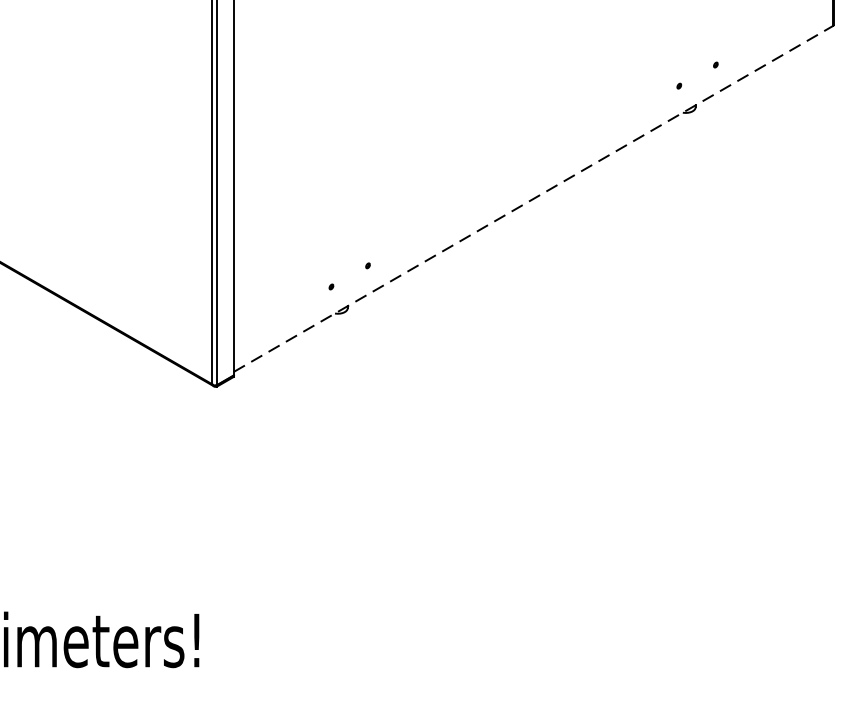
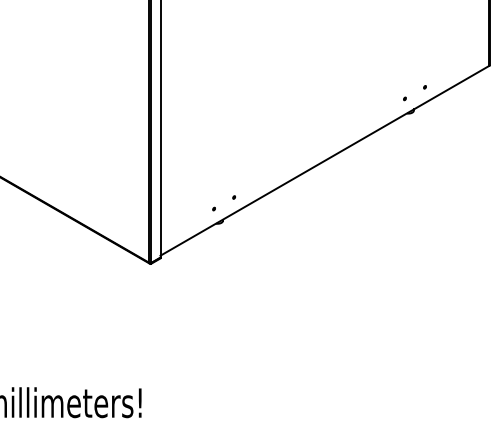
line: (532, 198) -> (324, 160), dashed -> solid

